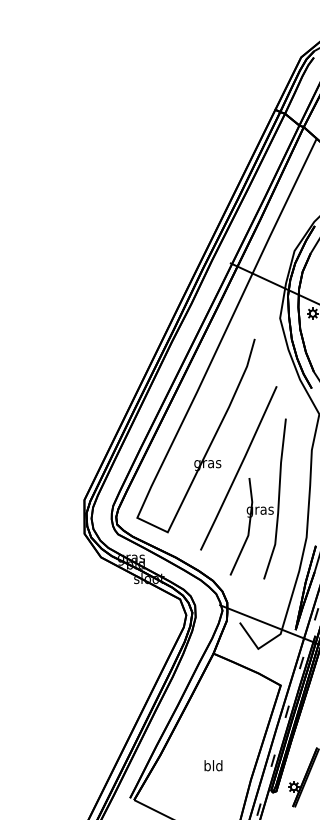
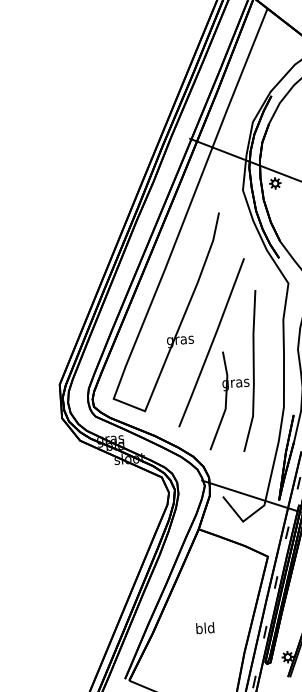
text: (213, 765) -> (205, 627), moved

